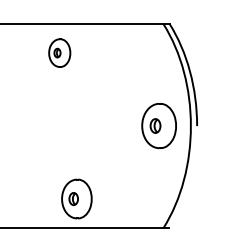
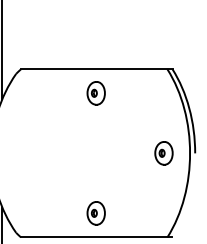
part: (58, 53) -> (95, 93), moved
part: (158, 126) -> (163, 153), size x0.62
part: (75, 199) -> (95, 213), size x0.71

